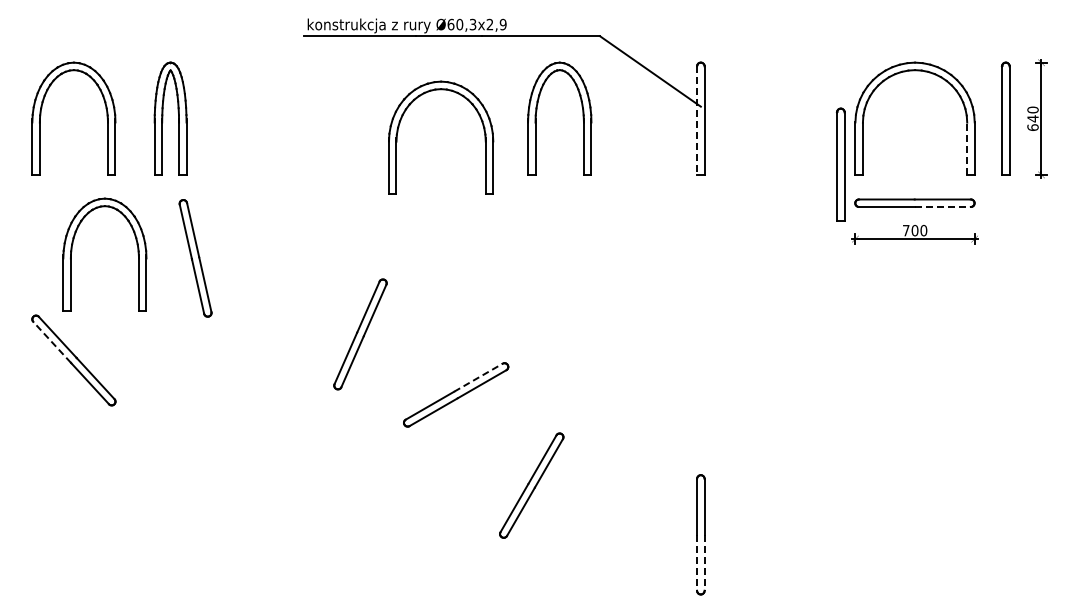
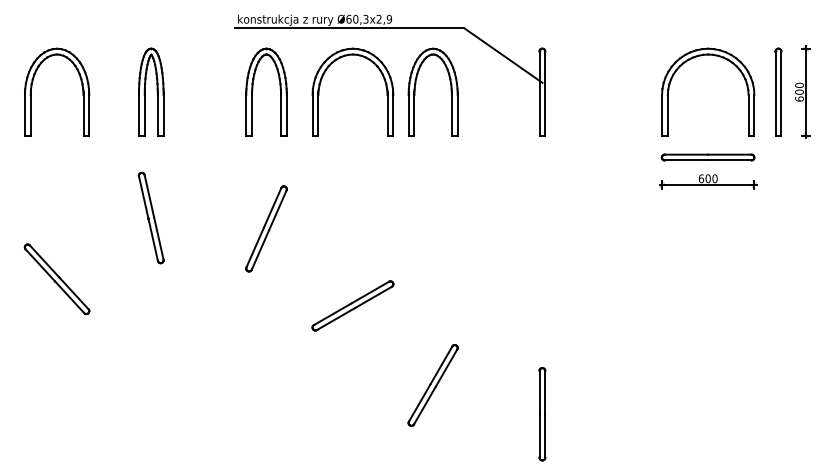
part: (163, 118) -> (145, 91), moved
part: (326, 118) -> (252, 91), added
text: (1032, 118) -> (799, 91), 640 -> 600
line: (697, 121) -> (539, 94), dashed -> solid
part: (482, 126) -> (384, 83), moved
line: (967, 148) -> (748, 115), dashed -> solid
part: (840, 164) -> (650, 127), removed
line: (943, 206) -> (730, 160), dashed -> solid
text: (905, 230) -> (700, 178), 700 -> 600
part: (72, 251) -> (55, 194), removed
part: (195, 258) -> (151, 218), moved
part: (360, 334) -> (266, 228), moved
line: (52, 342) -> (40, 265), dashed -> solid
line: (478, 377) -> (370, 292), dashed -> solid
part: (531, 485) -> (432, 385), moved
line: (697, 562) -> (539, 435), dashed -> solid
line: (704, 562) -> (545, 435), dashed -> solid

